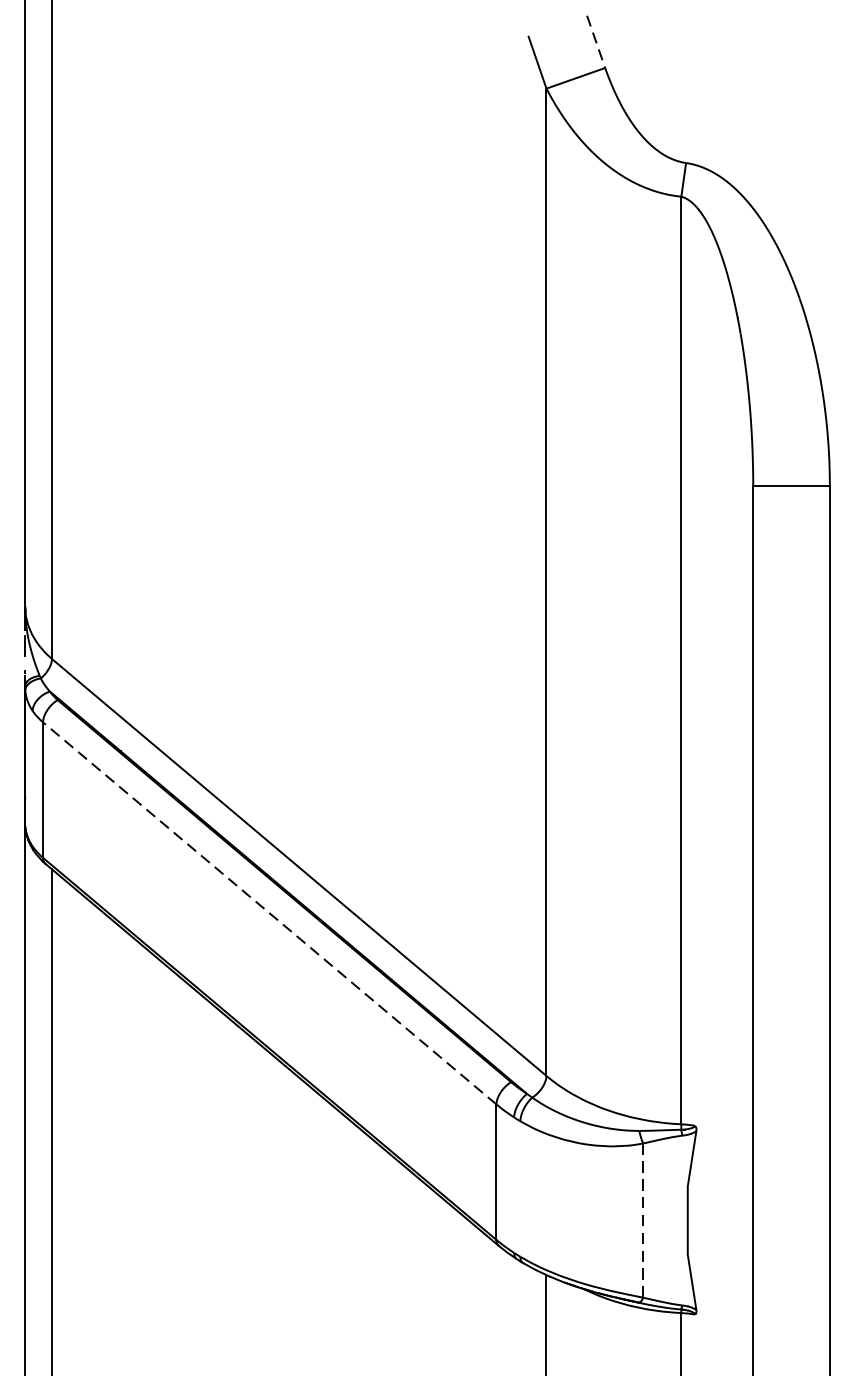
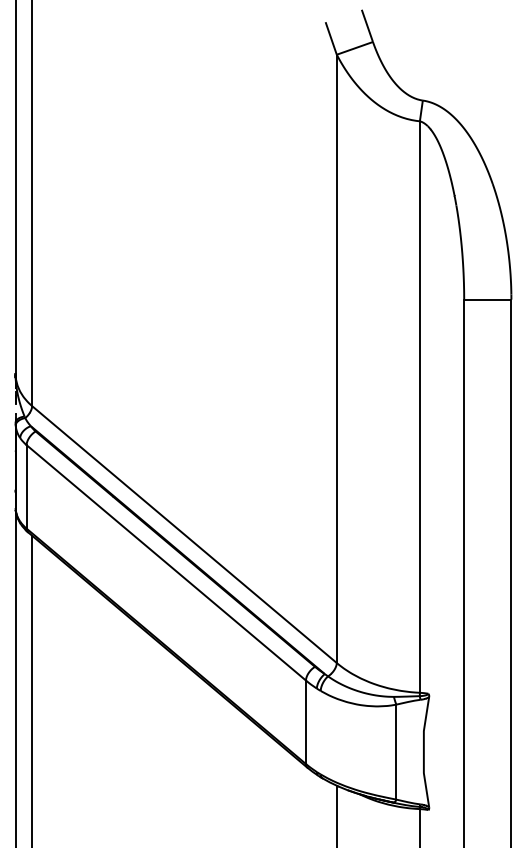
line: (596, 42) -> (367, 26), dashed -> solid
line: (270, 912) -> (166, 562), dashed -> solid
line: (643, 1221) -> (396, 752), dashed -> solid

